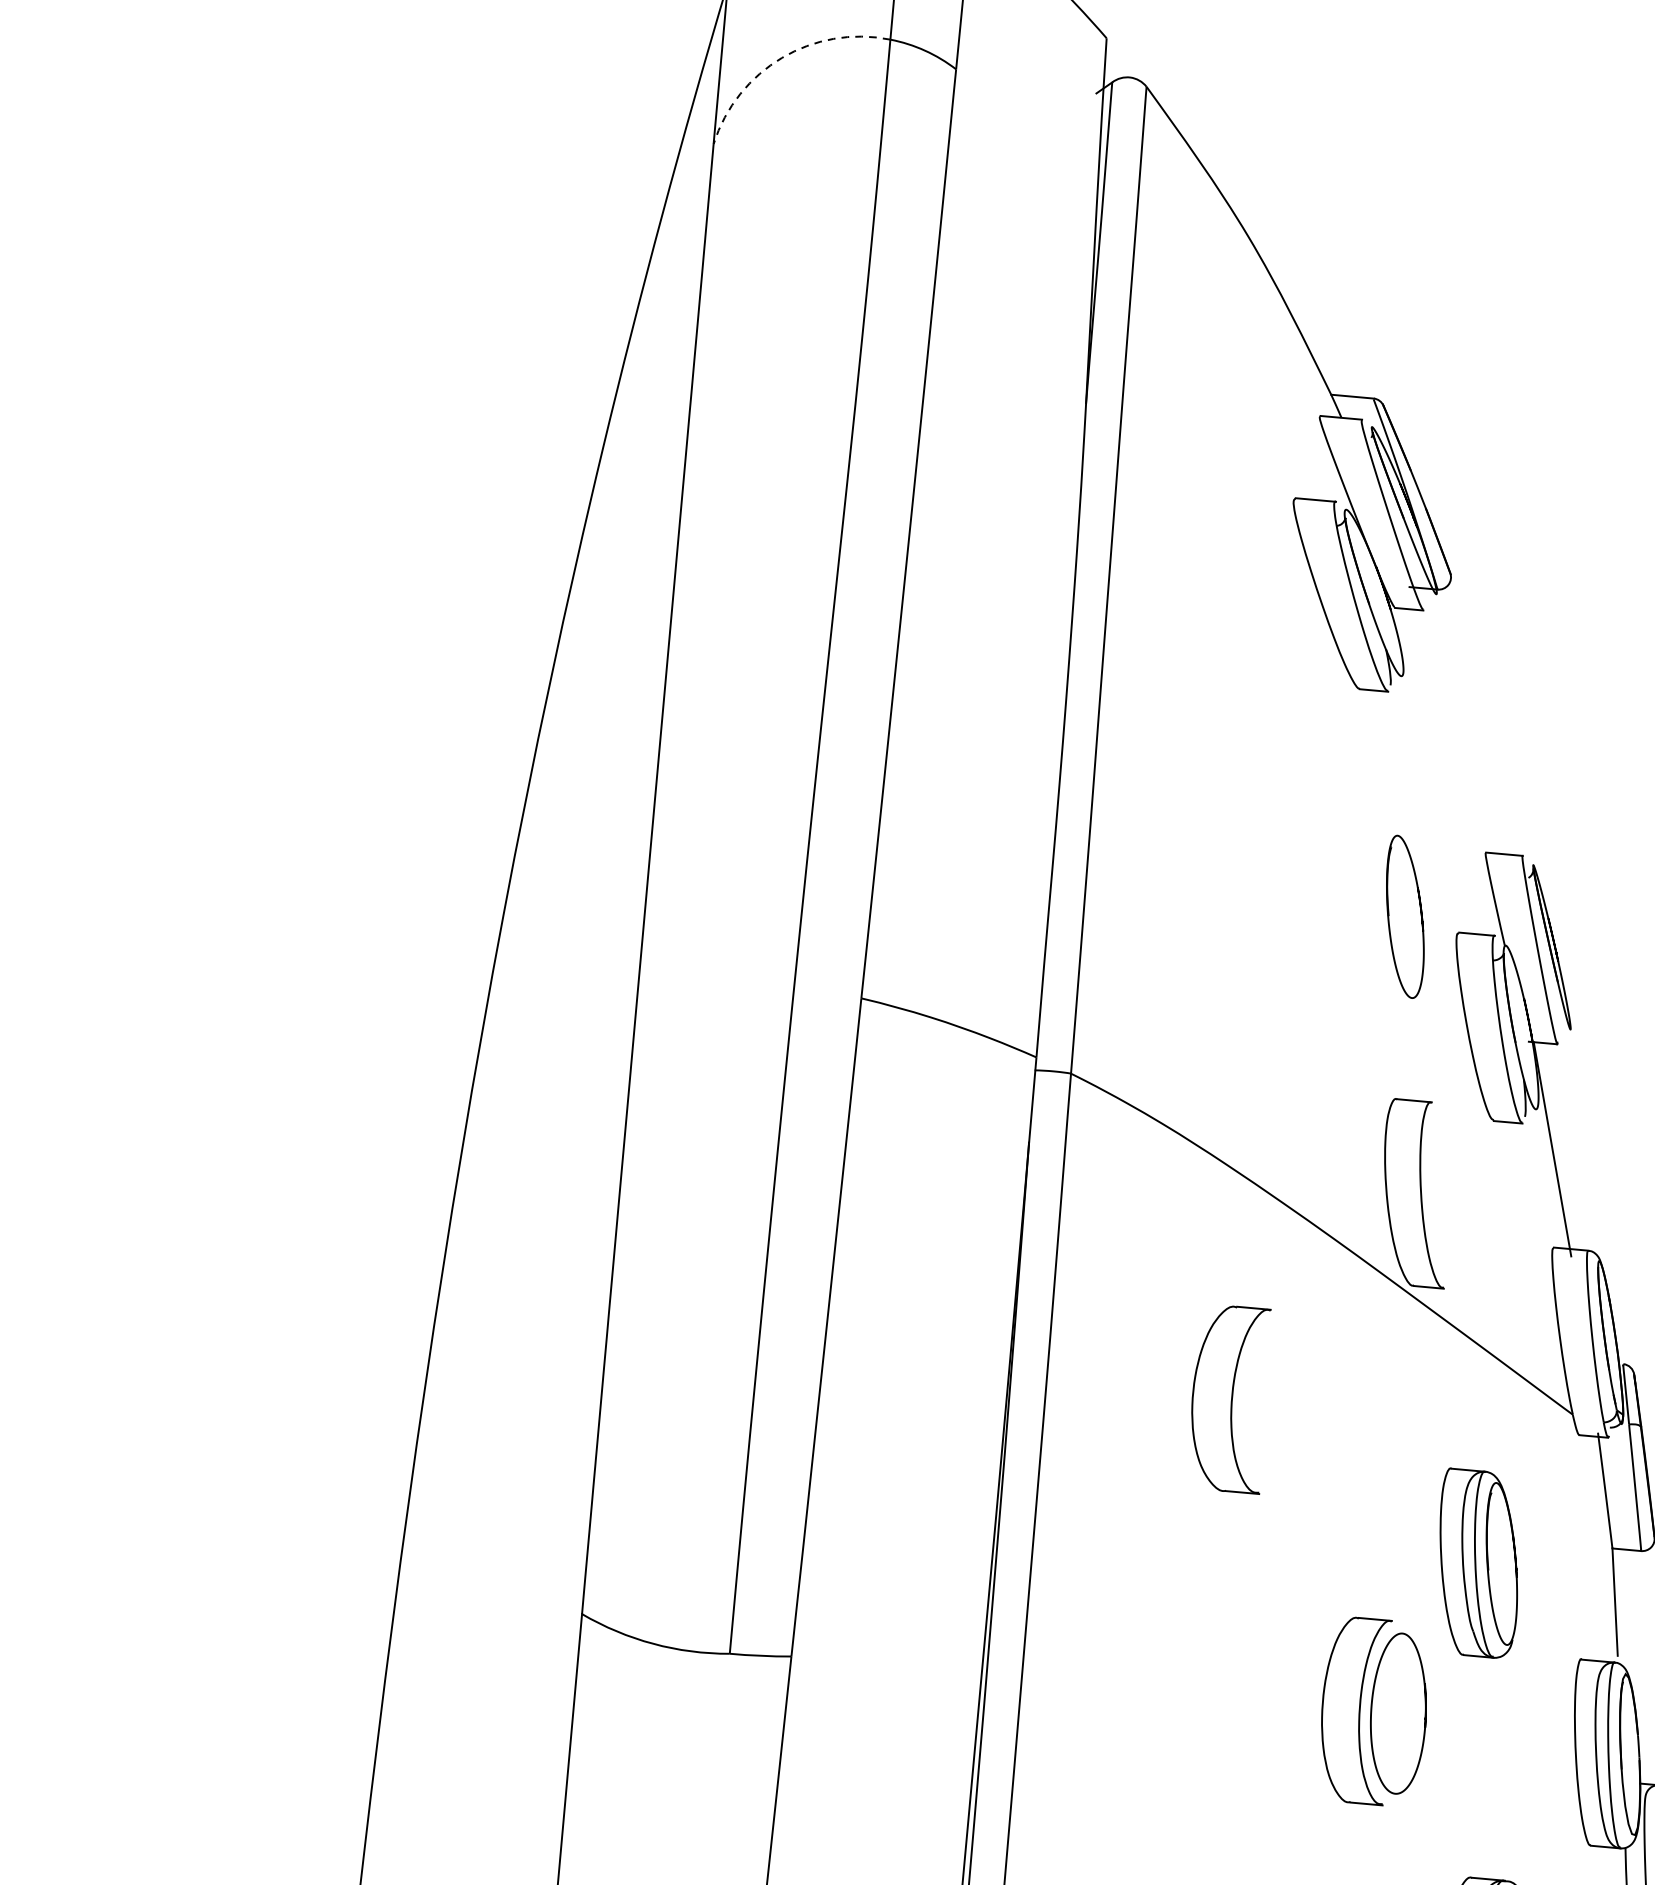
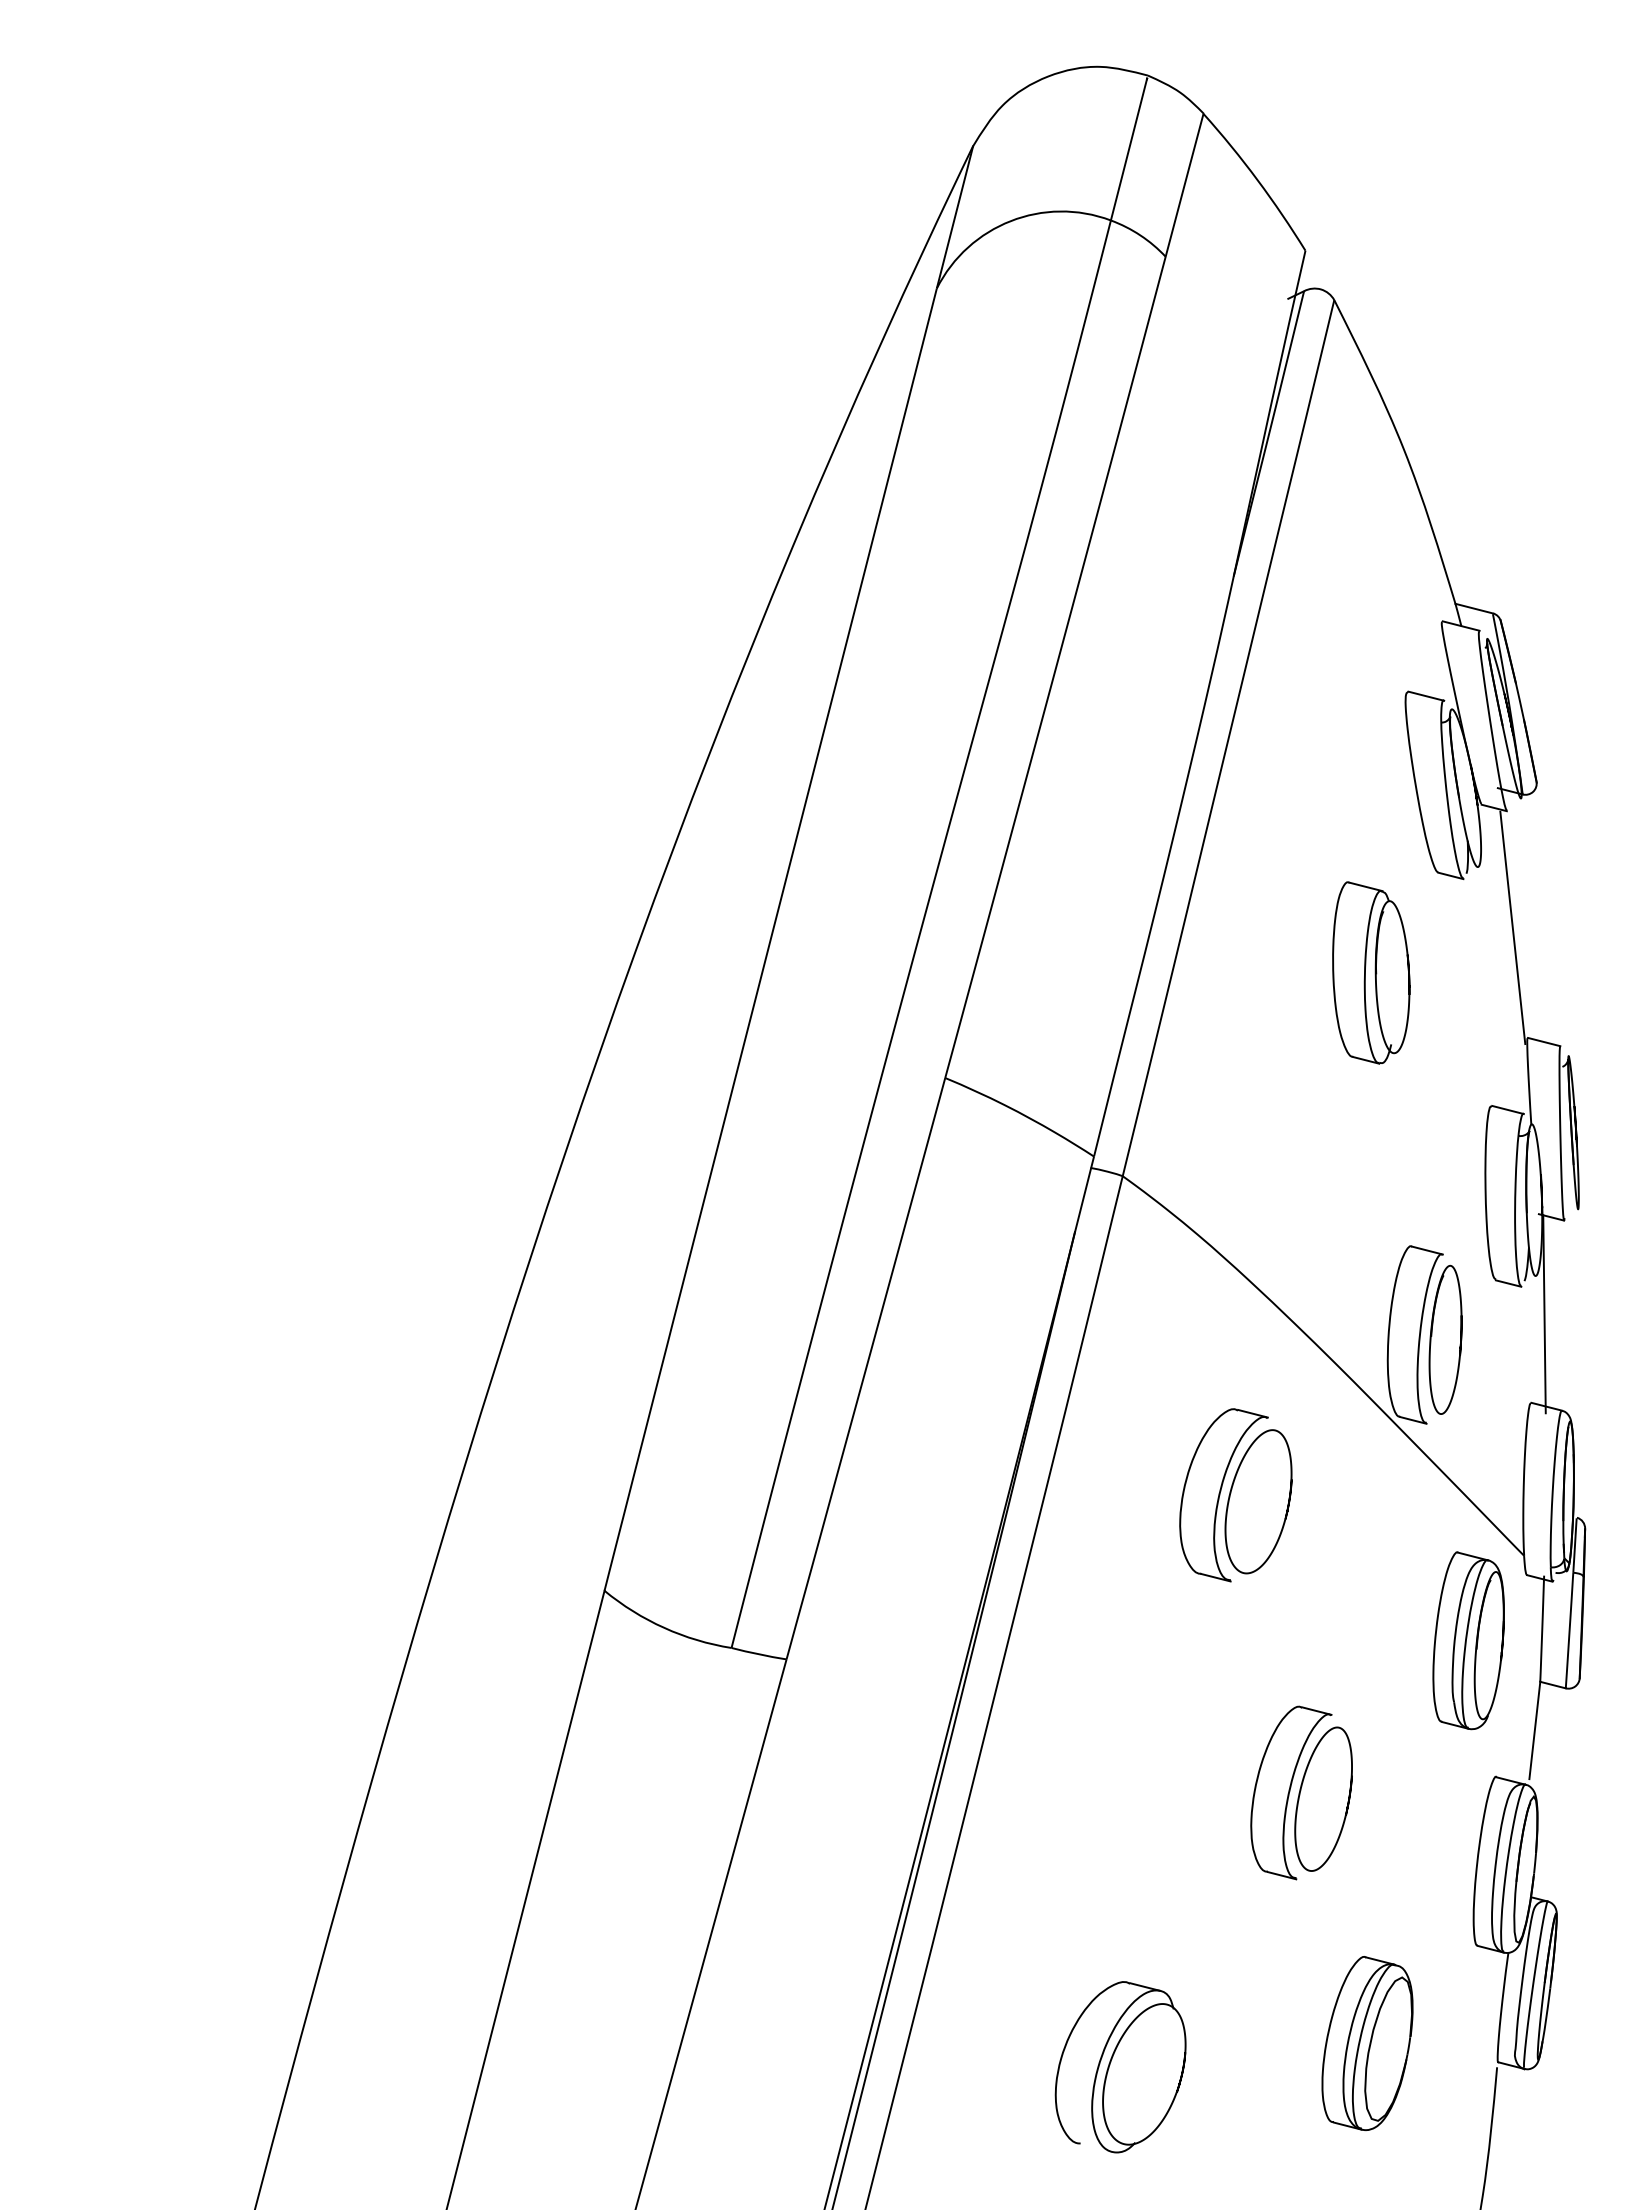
arc: (781, 58) -> (1010, 221), dashed -> solid
line: (1449, 735) -> (1512, 927), added
part: (1304, 809) -> (1371, 972), added
part: (1404, 916) -> (1445, 1339), moved
curve: (1244, 1398) -> (1231, 1493), added
part: (1478, 1562) -> (1468, 1640), moved

